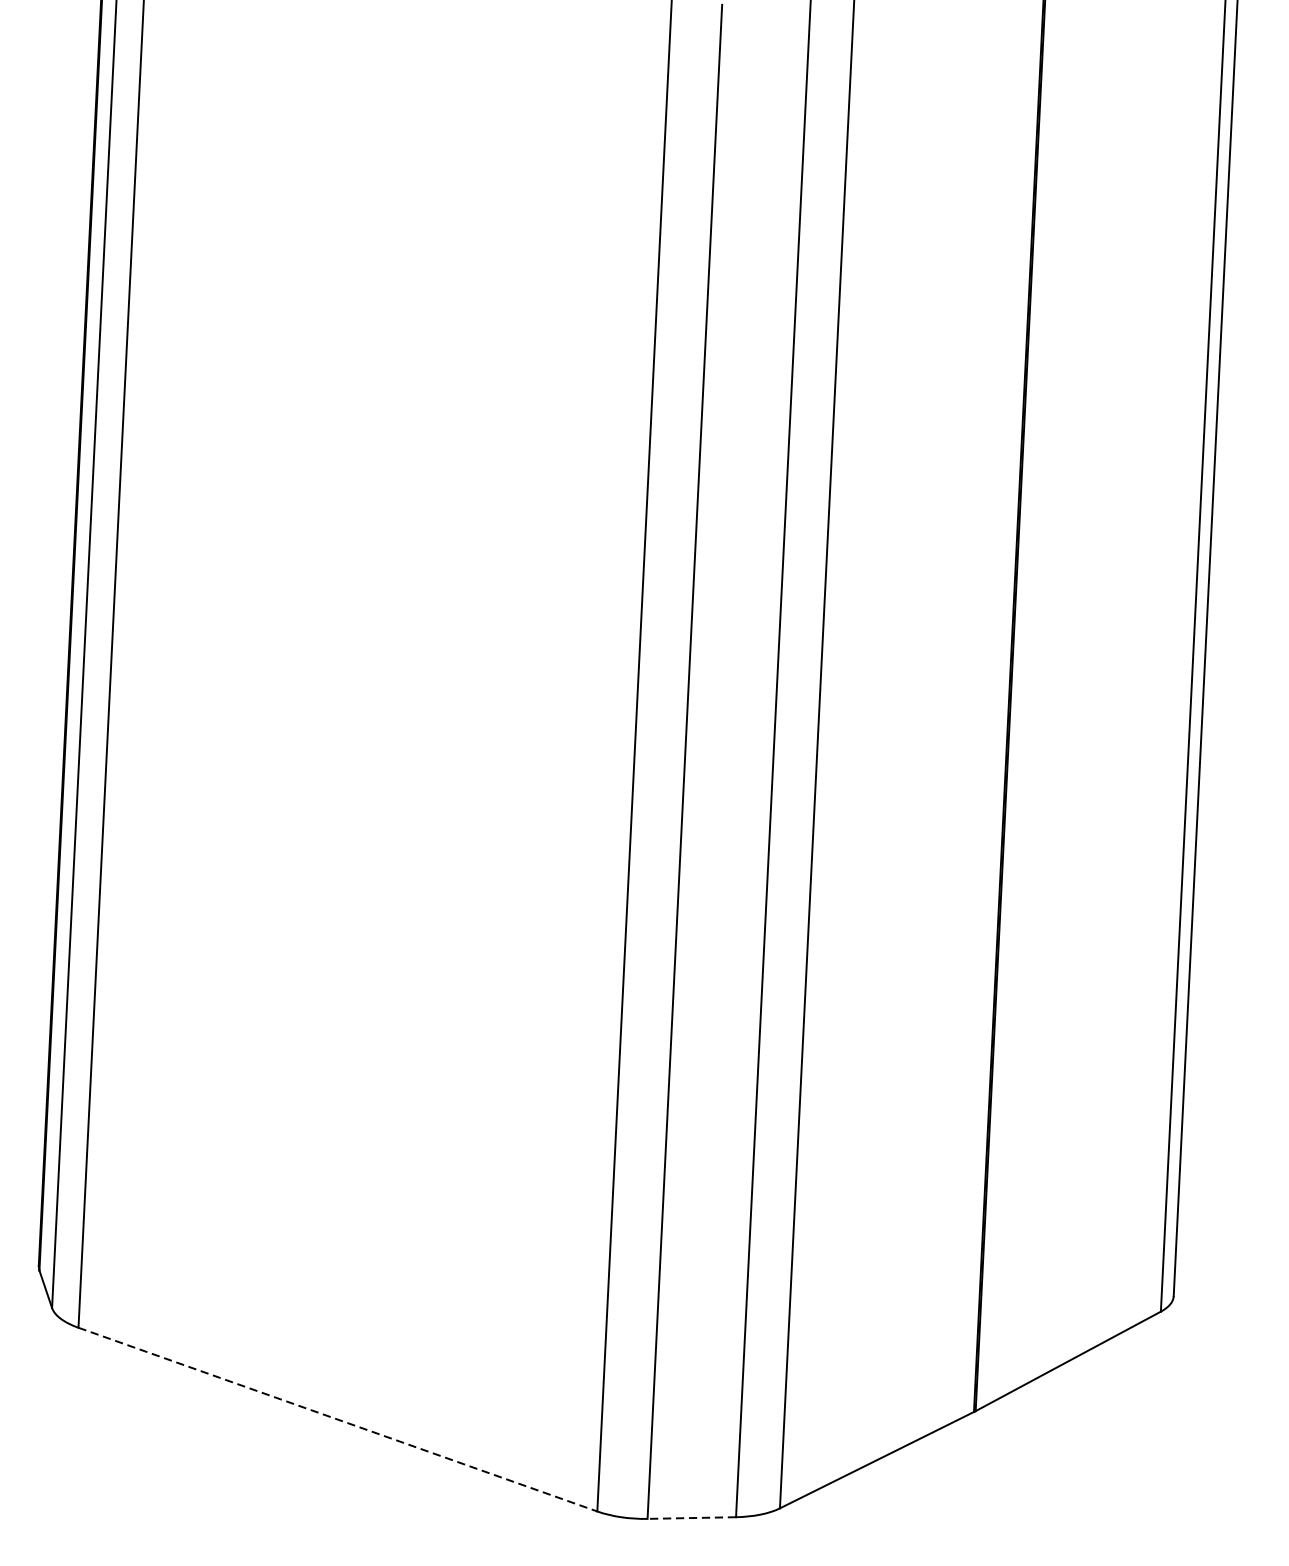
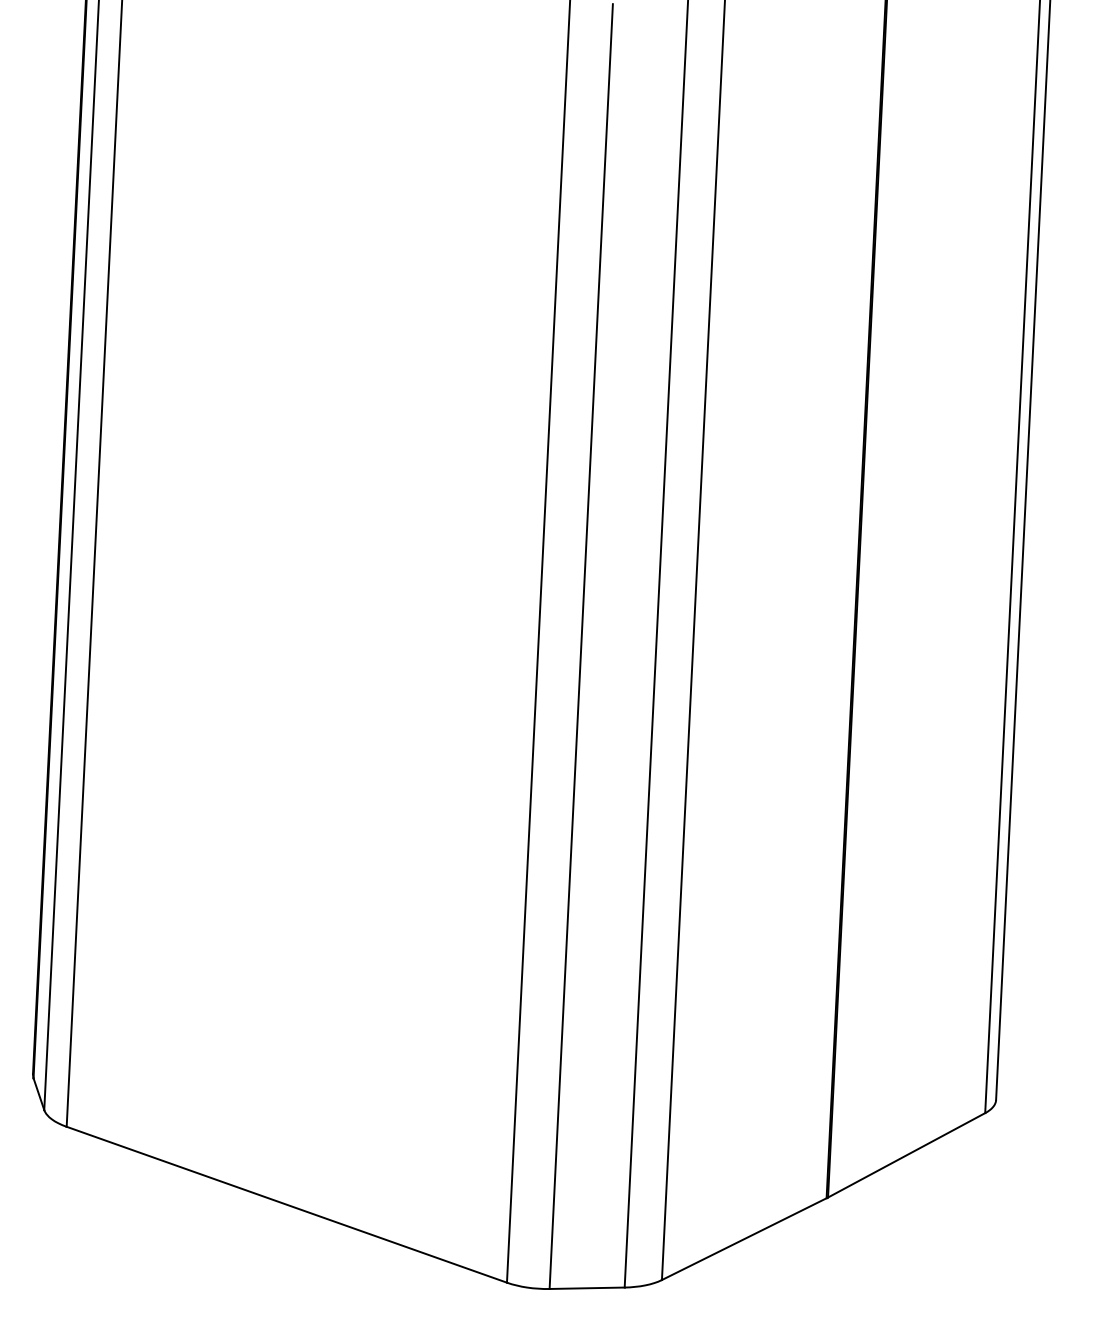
line: (337, 1419) -> (286, 1204), dashed -> solid
line: (692, 1518) -> (587, 1288), dashed -> solid

